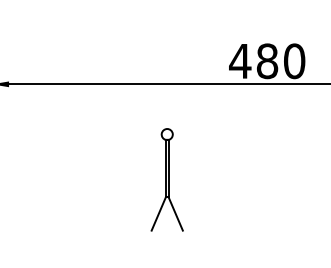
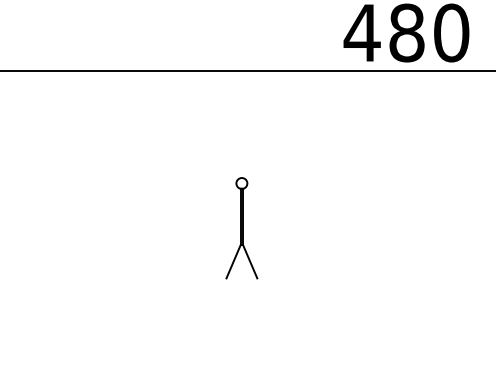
part: (166, 179) -> (240, 227), size x0.6

